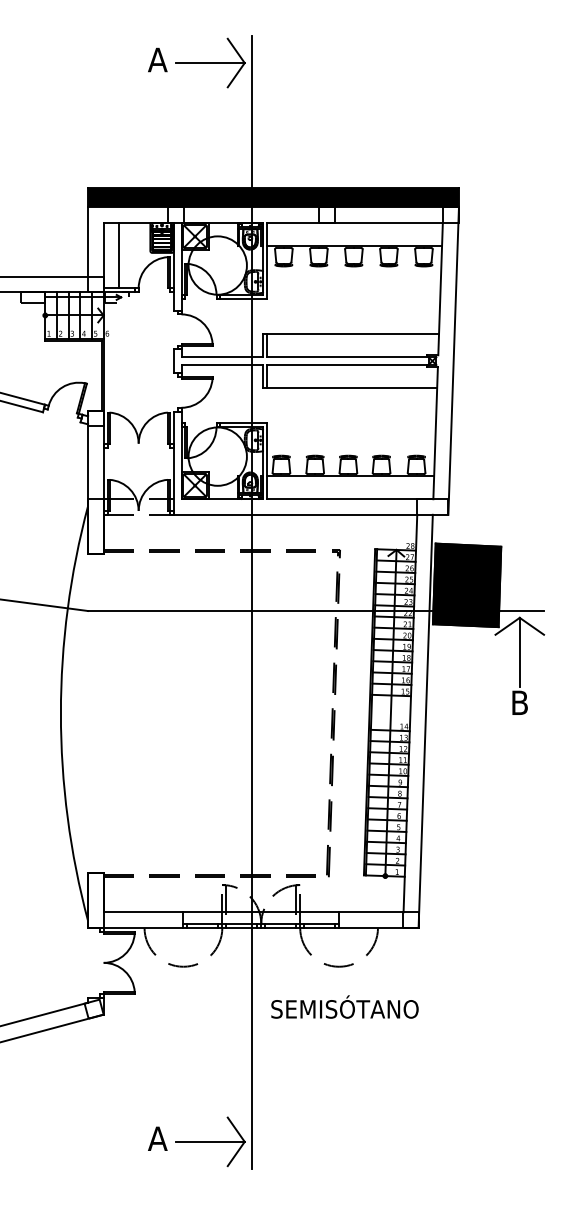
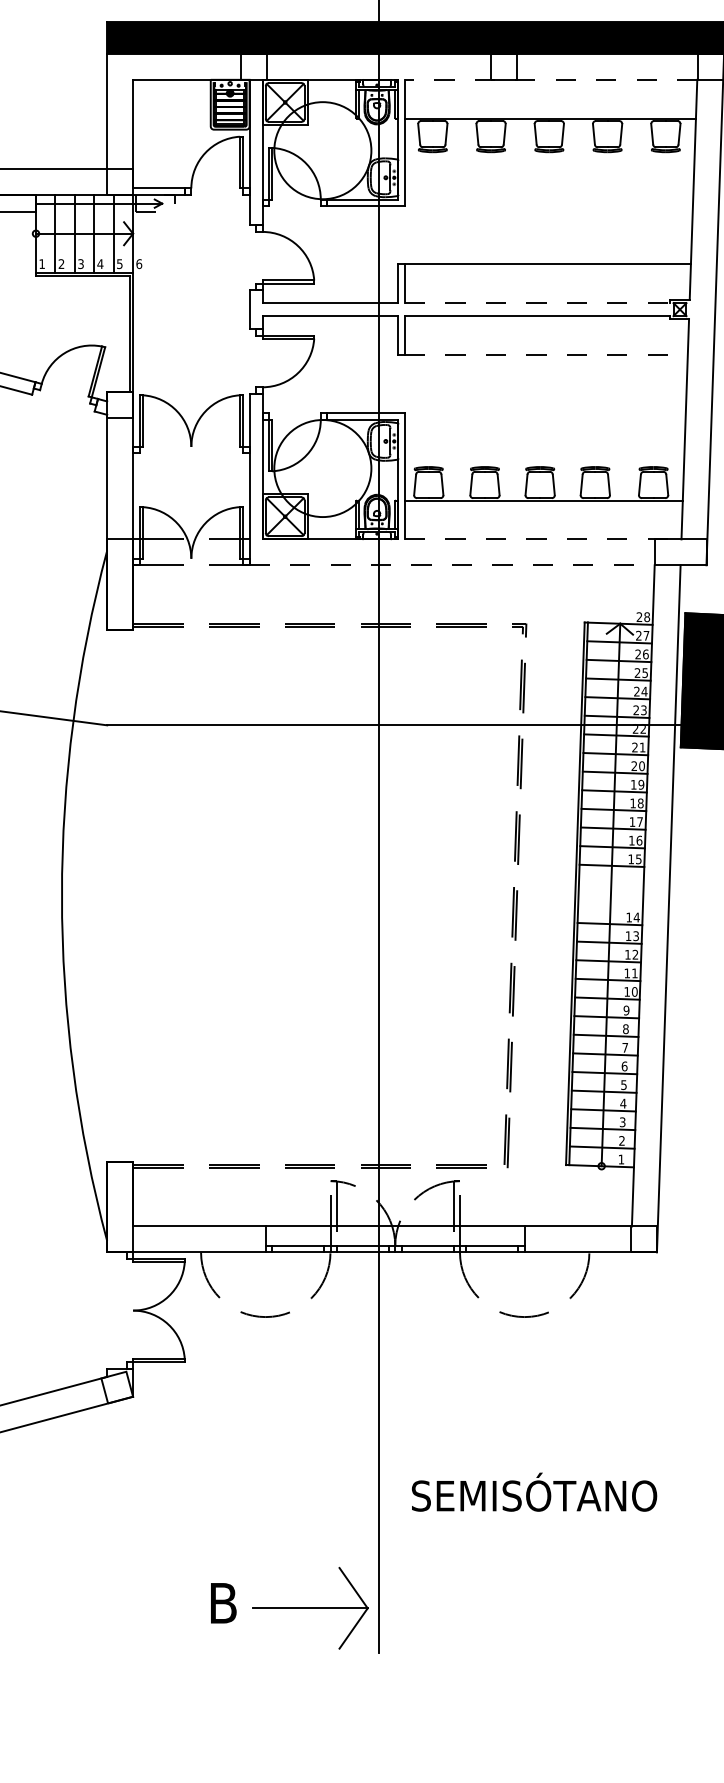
line: (354, 222) -> (550, 79), solid -> dashed
line: (119, 255) -> (159, 133), removed
line: (346, 357) -> (537, 303), solid -> dashed
line: (352, 388) -> (546, 355), solid -> dashed
line: (350, 499) -> (543, 539), solid -> dashed
line: (295, 514) -> (452, 564), solid -> dashed
text: (344, 1006) -> (533, 1491), moved
text: (157, 1138) -> (222, 1602), A -> B

